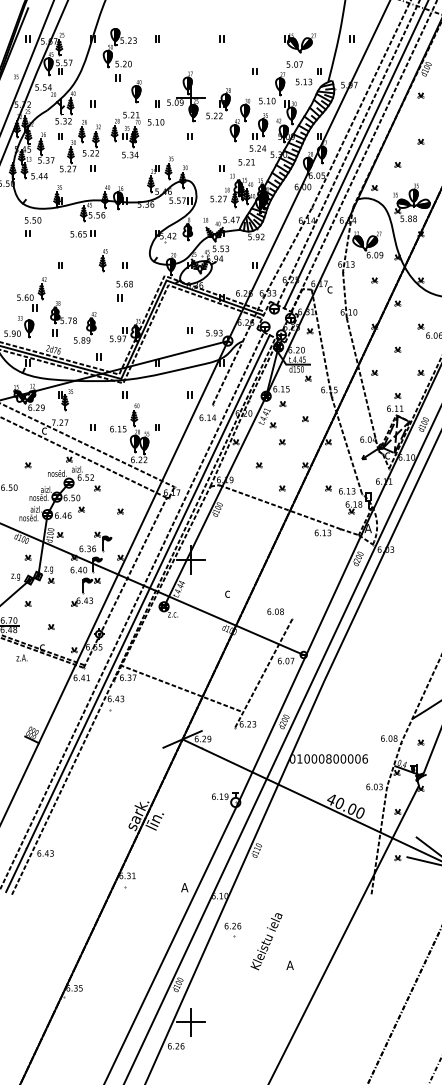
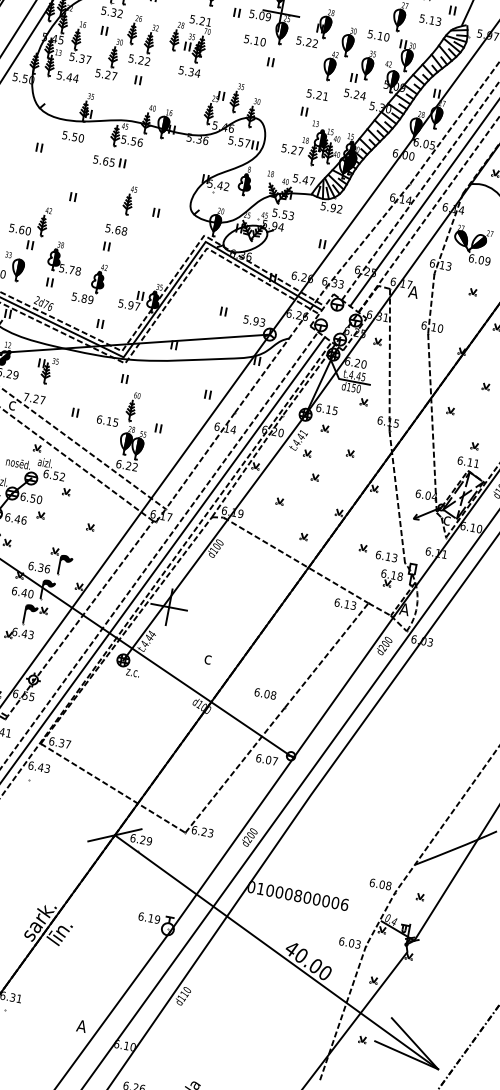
text: (156, 122) -> (255, 41), moved
text: (246, 162) -> (317, 95), moved
text: (33, 220) -> (73, 137), moved
text: (329, 288) -> (413, 291), c -> A
part: (124, 290) -> (114, 237), moved
line: (193, 445) -> (200, 460), added
line: (316, 574) -> (326, 655), added
line: (180, 688) -> (113, 788), moved

